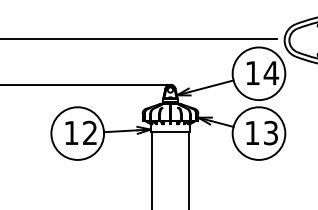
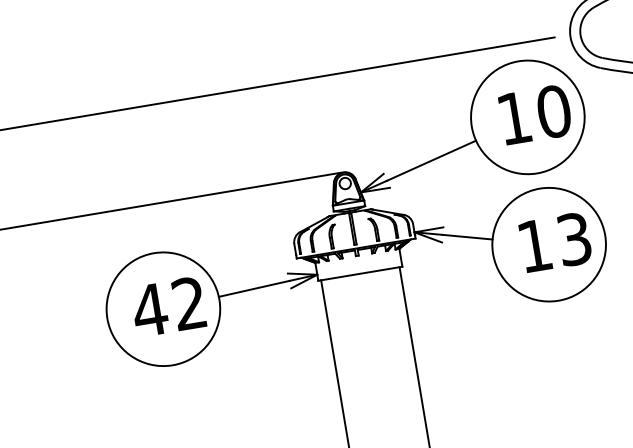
text: (271, 73) -> (554, 112), 14 -> 10
text: (71, 132) -> (149, 309), 12 -> 42

